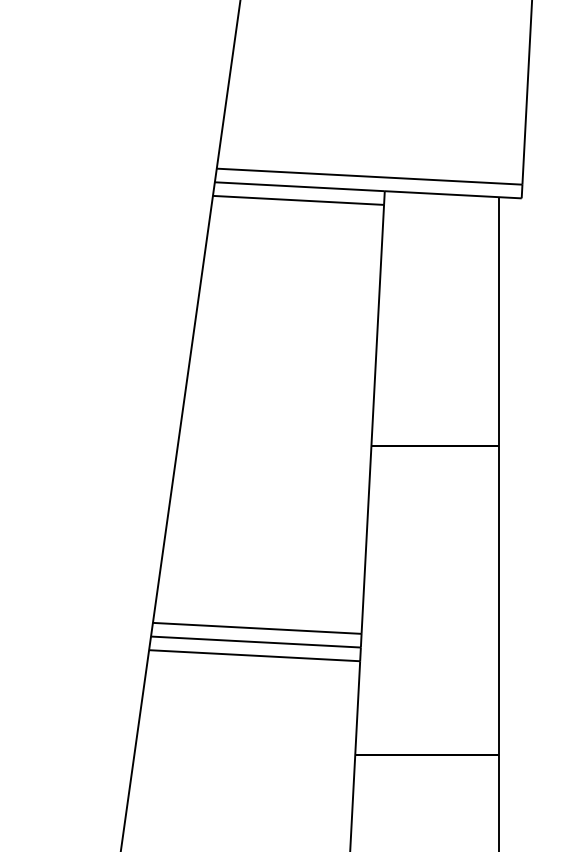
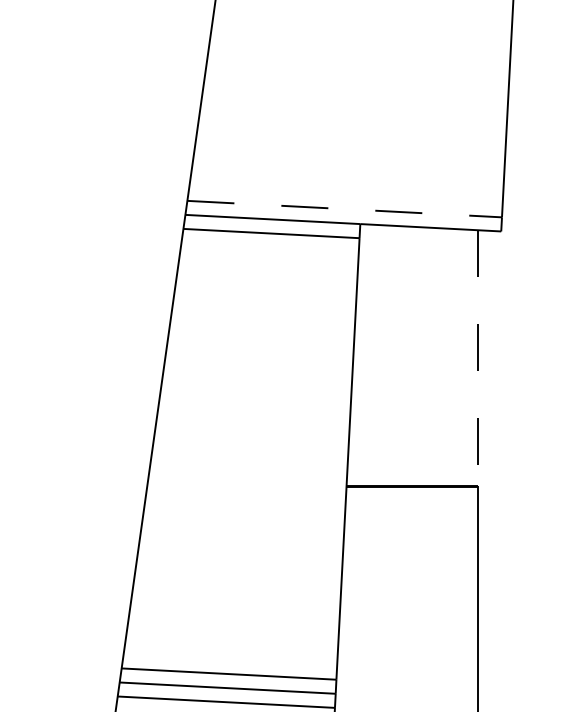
line: (370, 176) -> (345, 208), solid -> dashed
line: (499, 322) -> (478, 359), solid -> dashed

